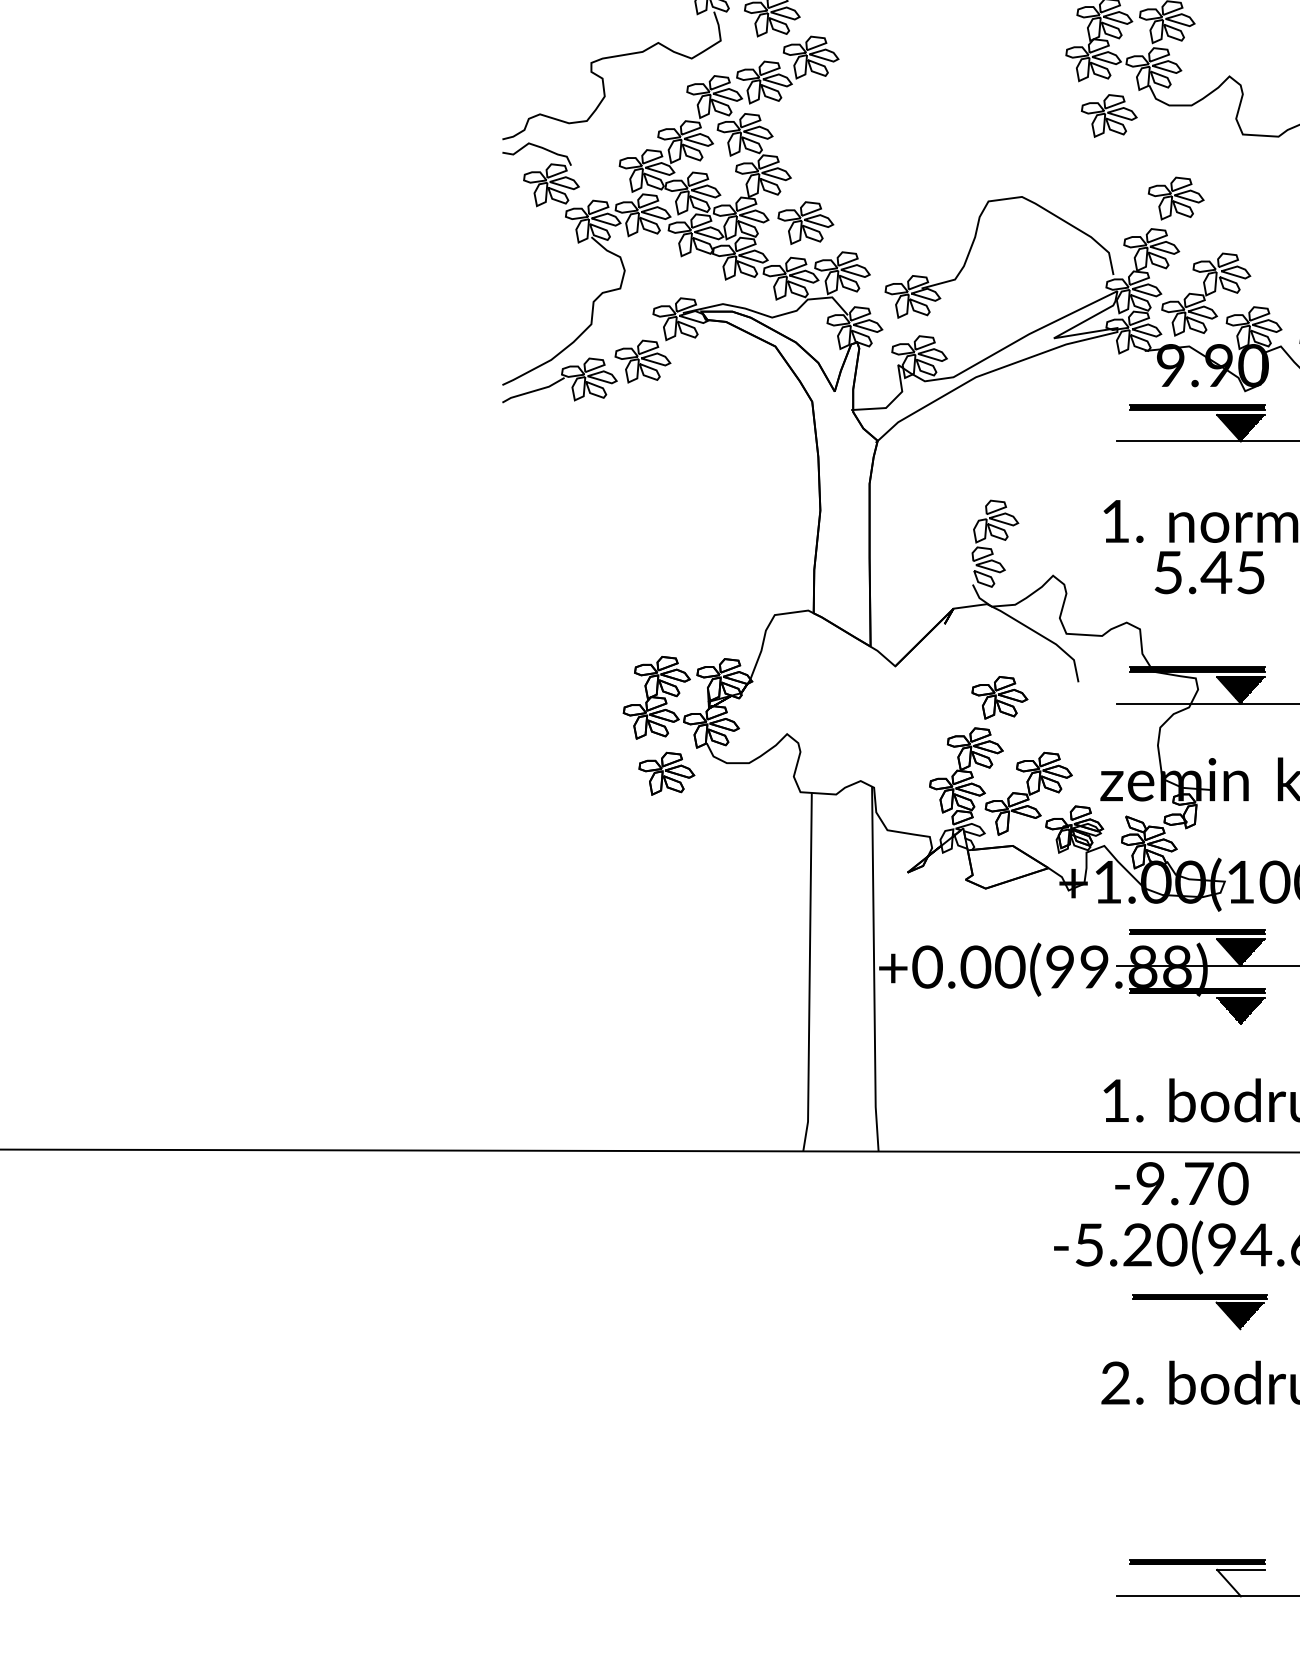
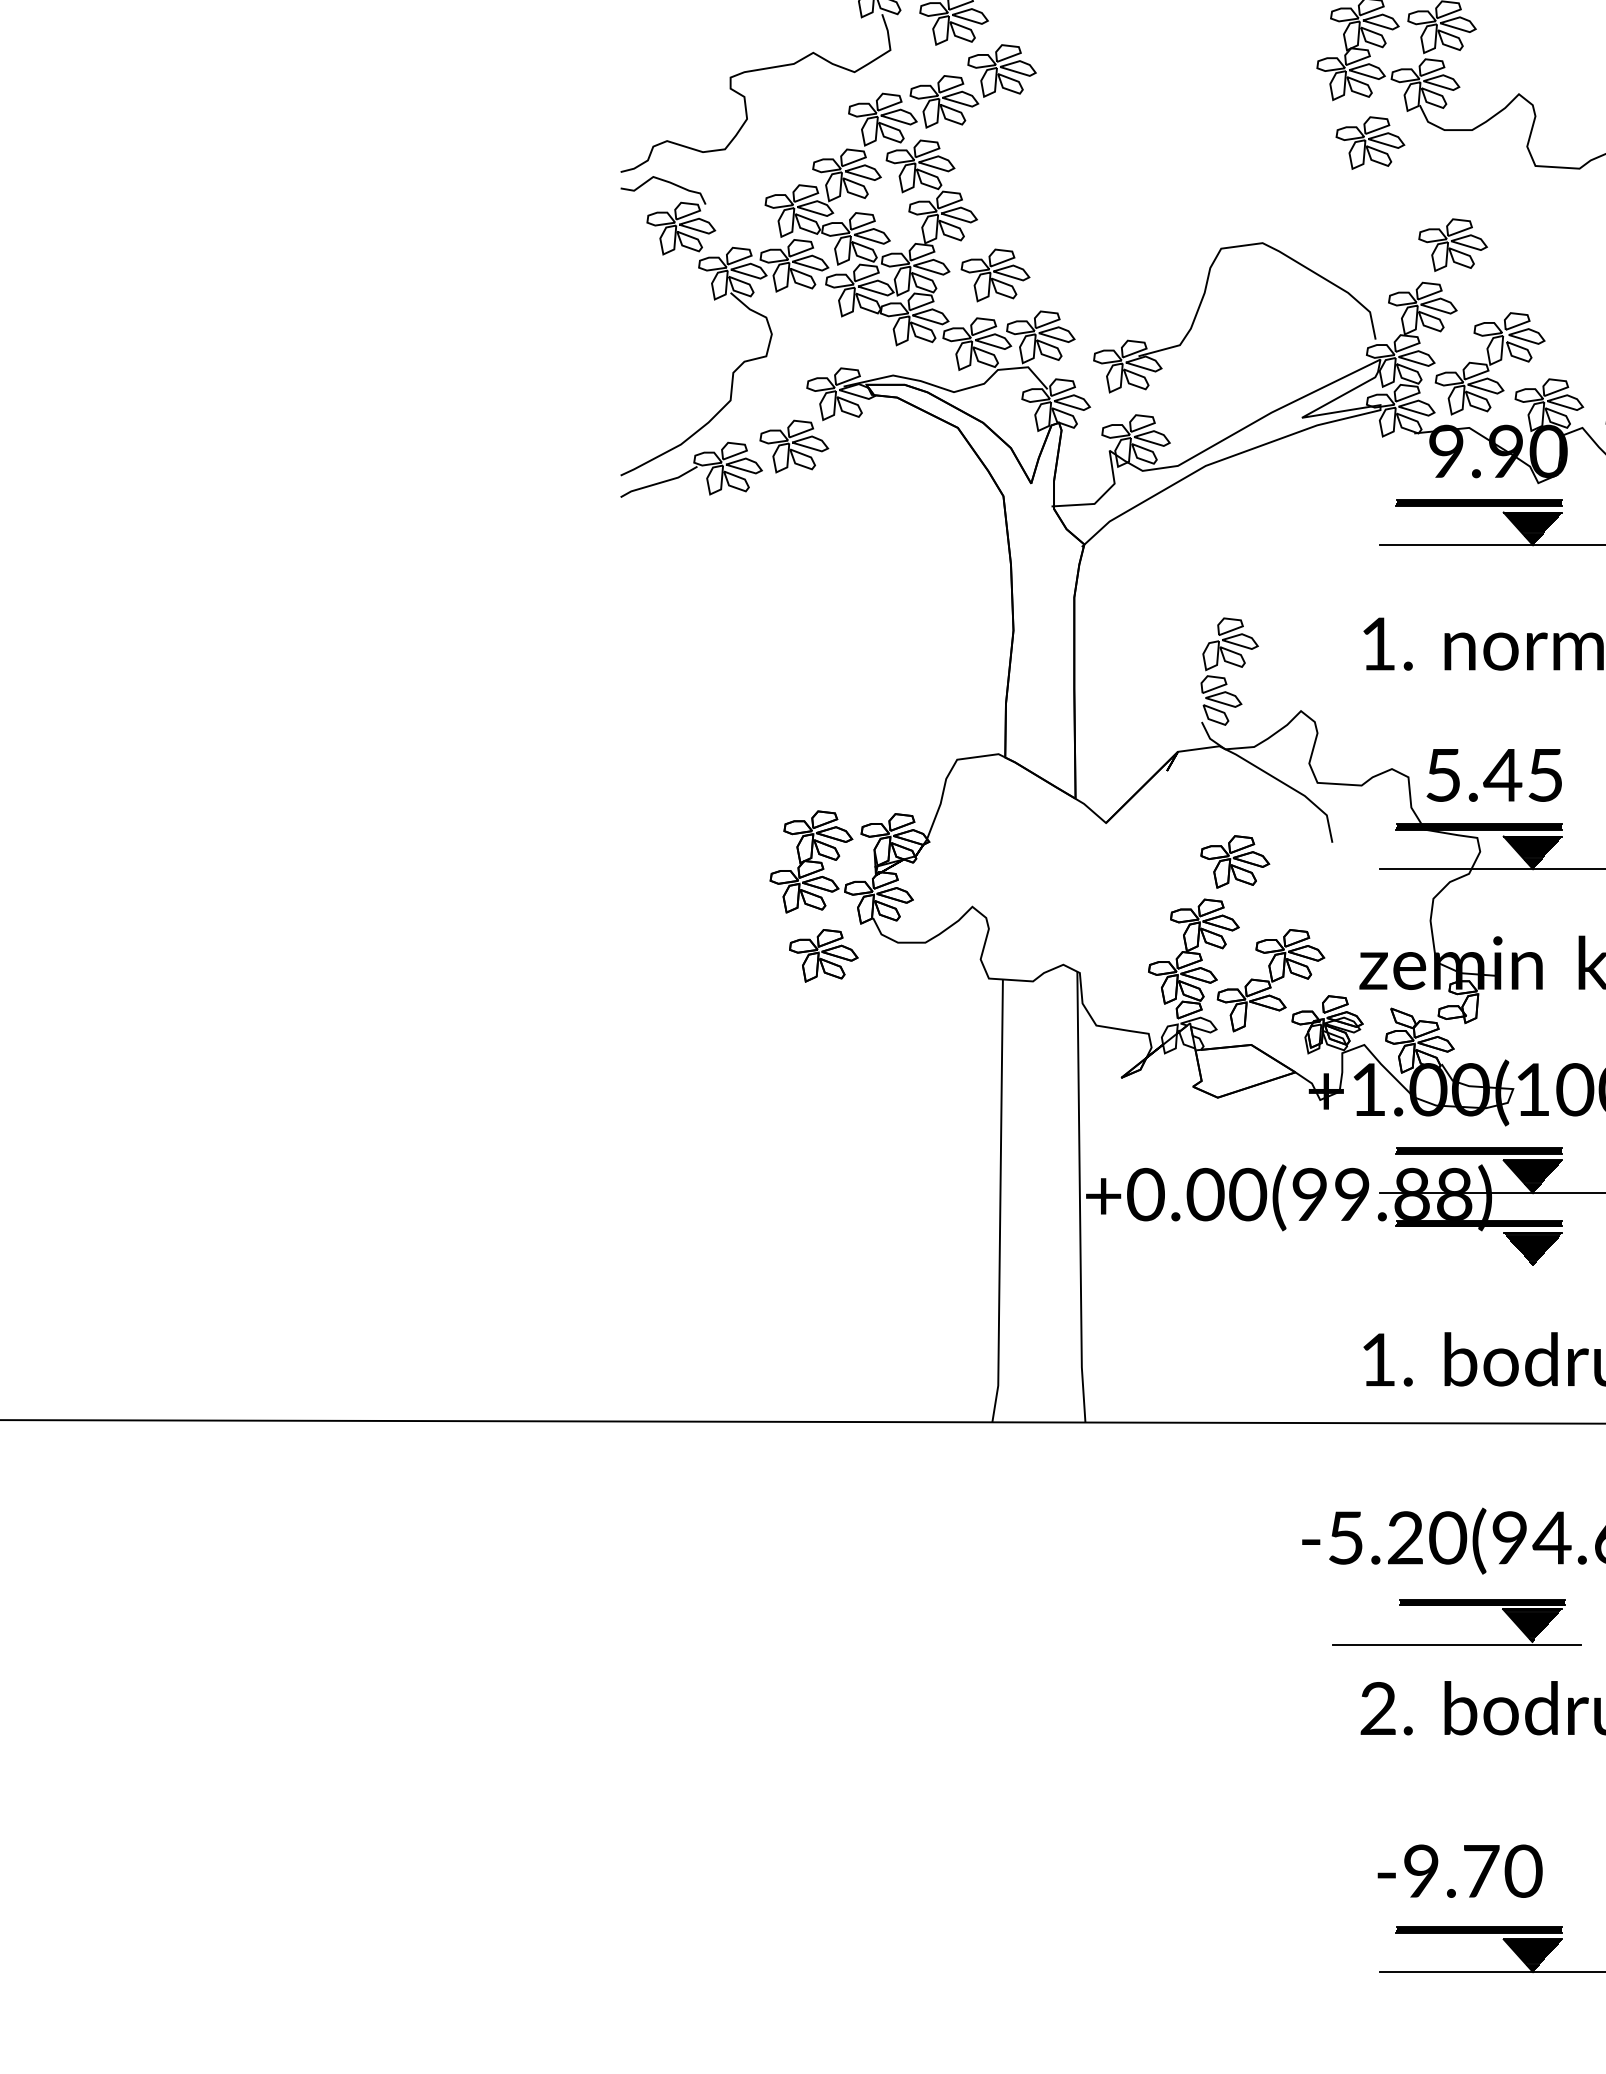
text: (1208, 572) -> (1493, 775), moved
text: (1181, 1183) -> (1459, 1870), moved
line: (1179, 1331) -> (1457, 1644), added
hatch: (1240, 1582) -> (1532, 1955), added

